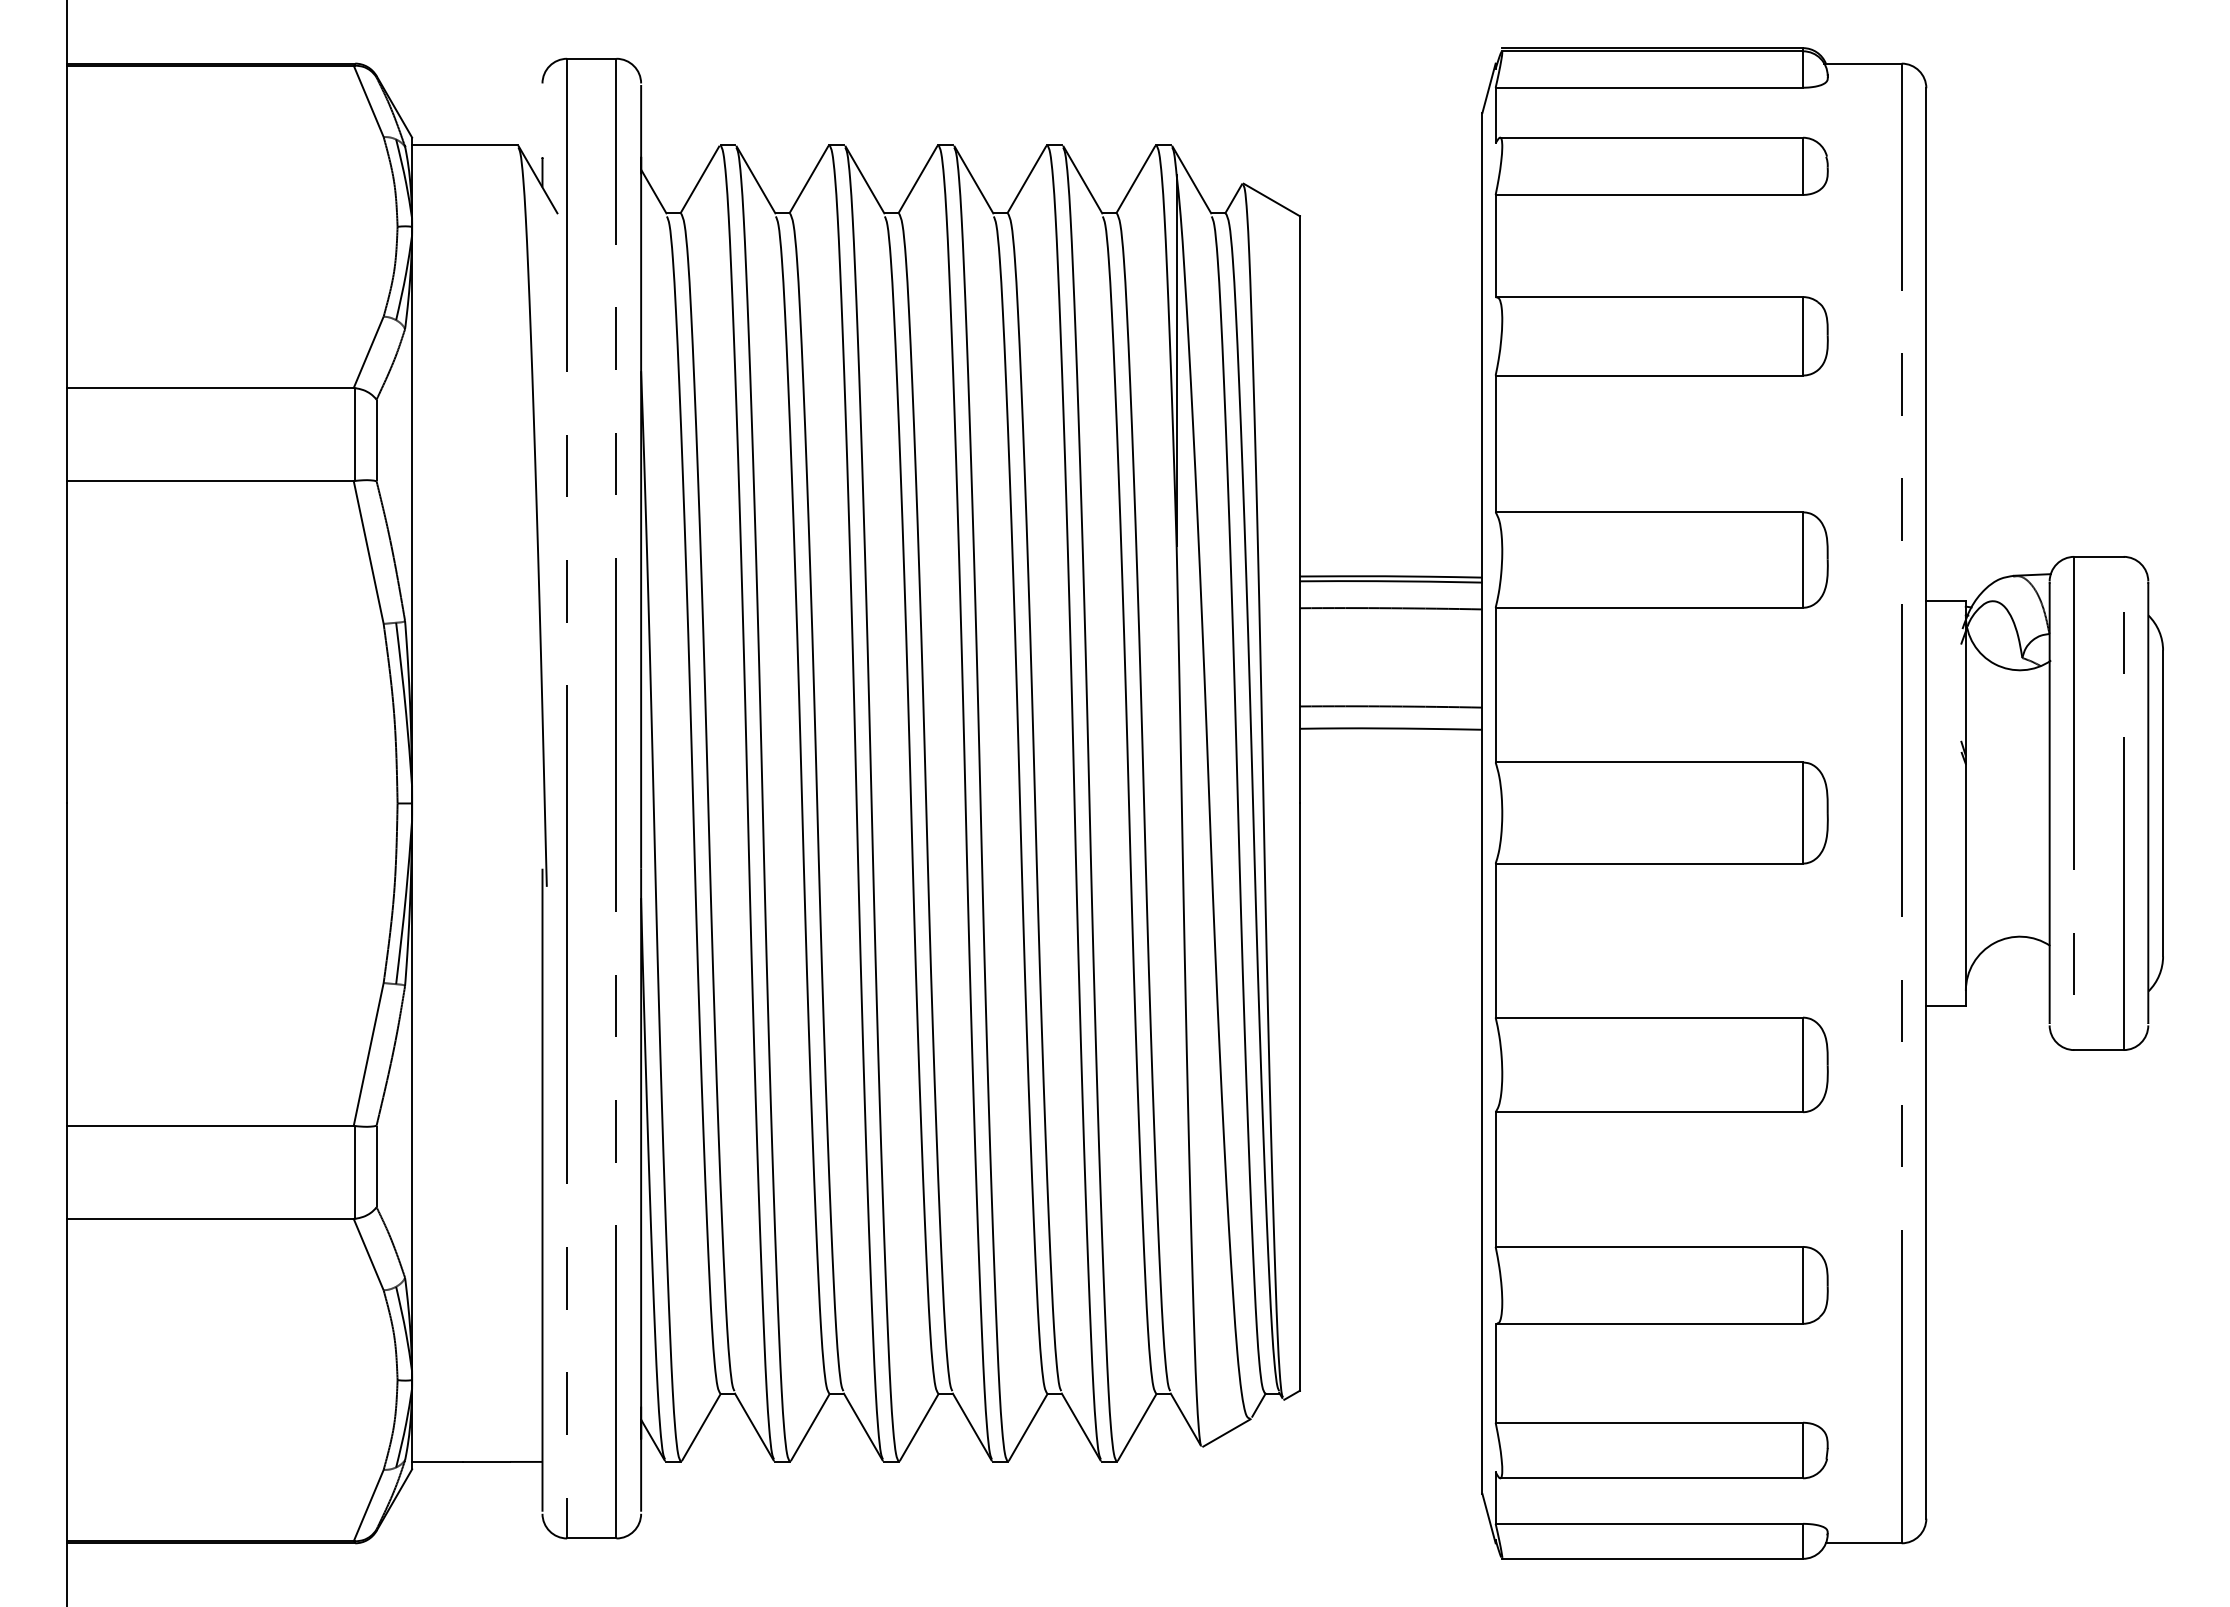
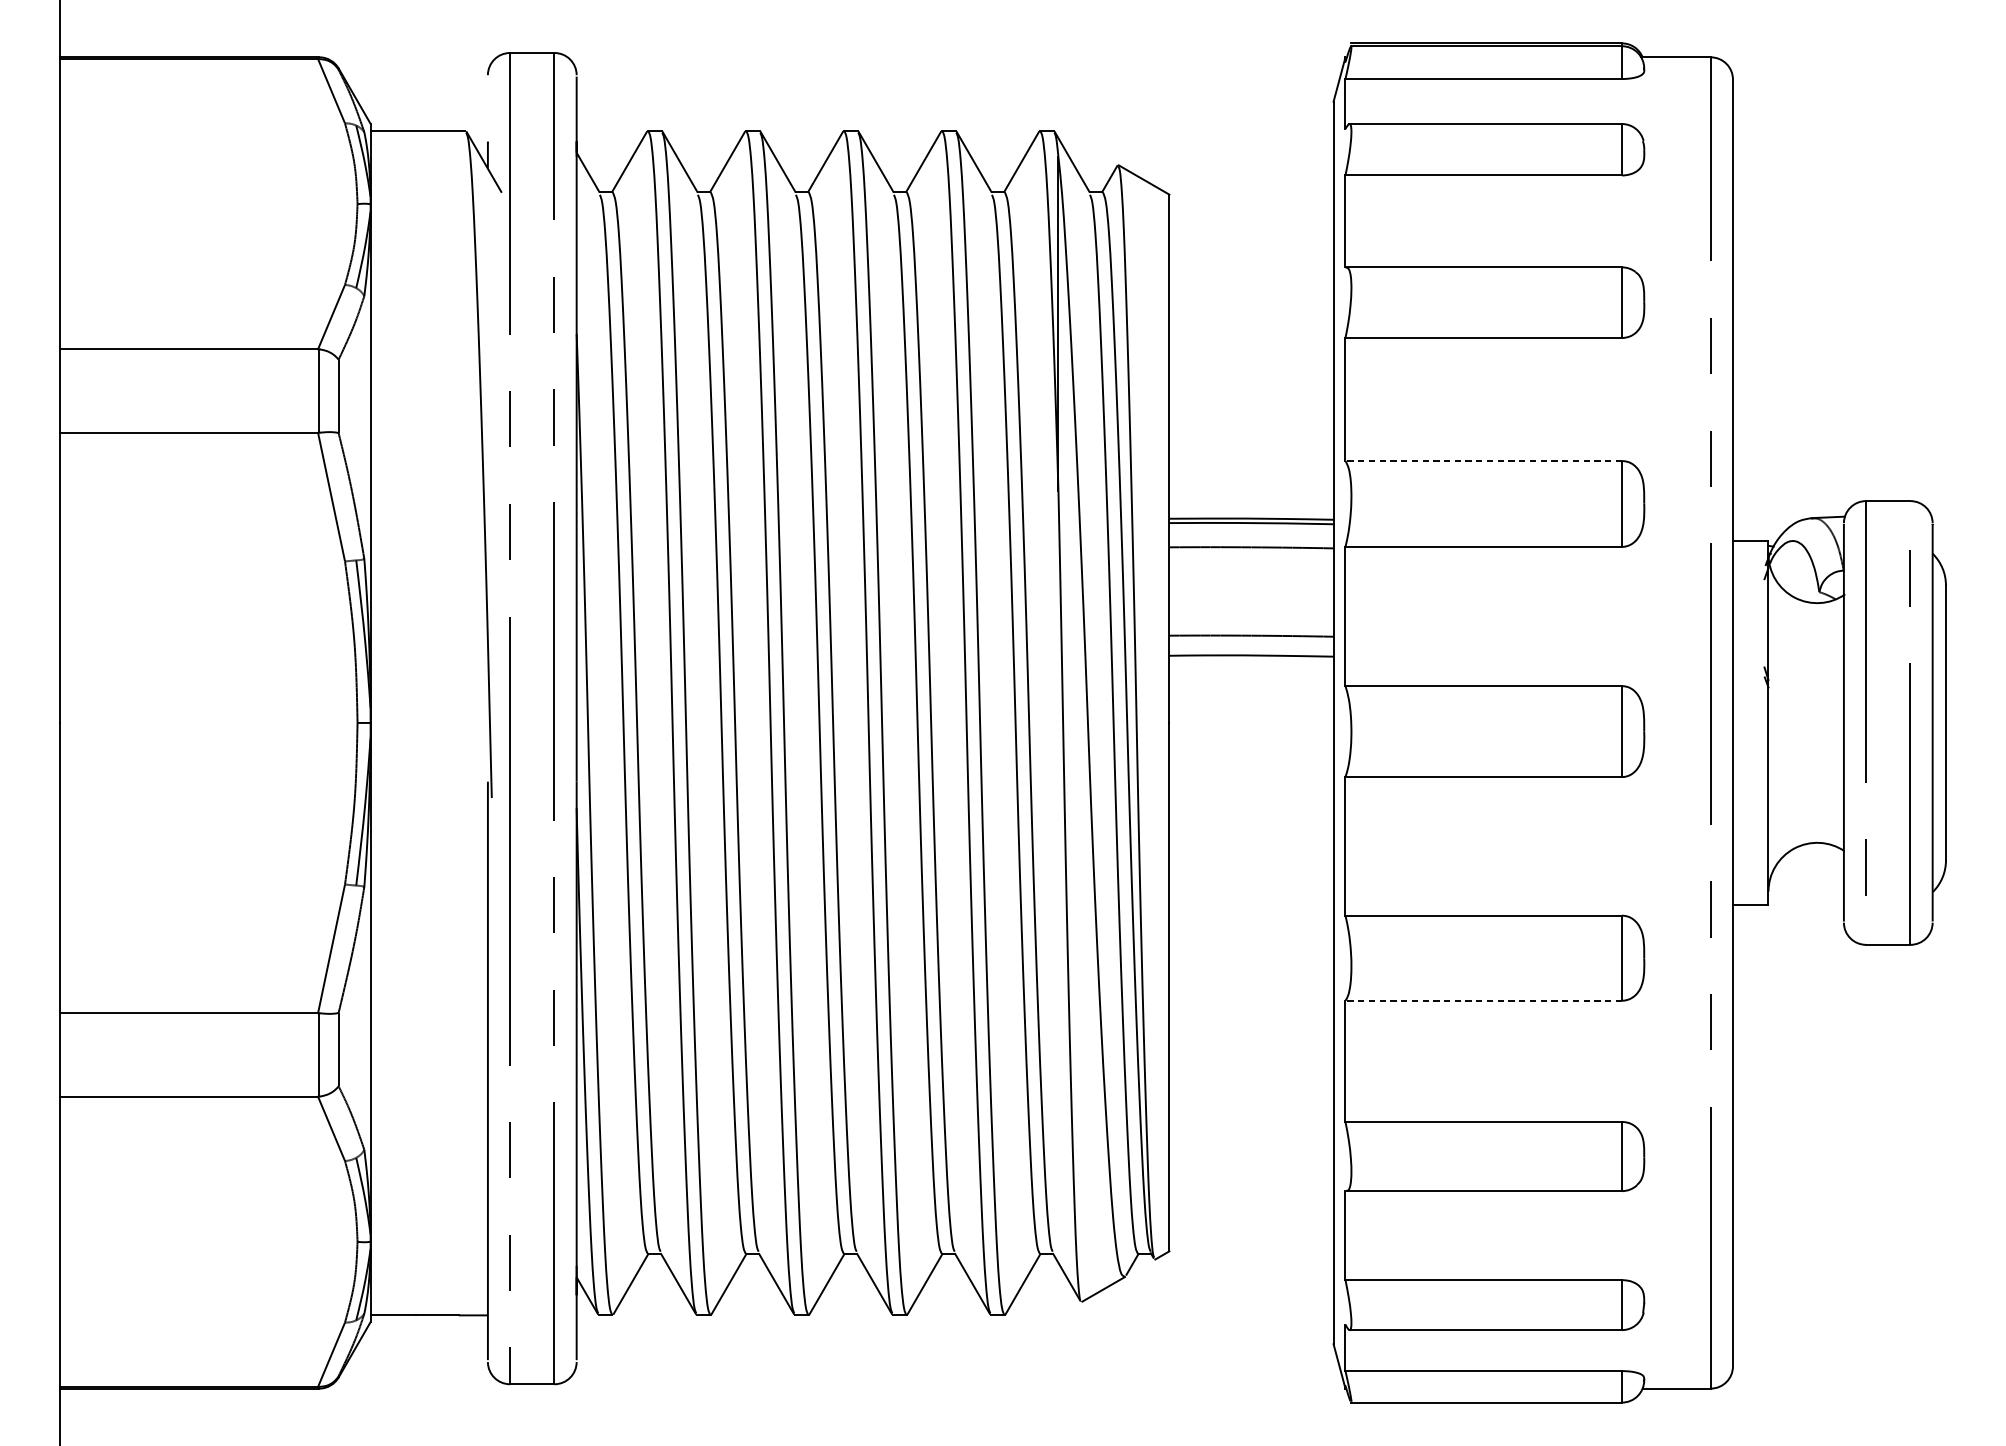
line: (1649, 512) -> (1483, 461), solid -> dashed
line: (1649, 1112) -> (1483, 1001), solid -> dashed

